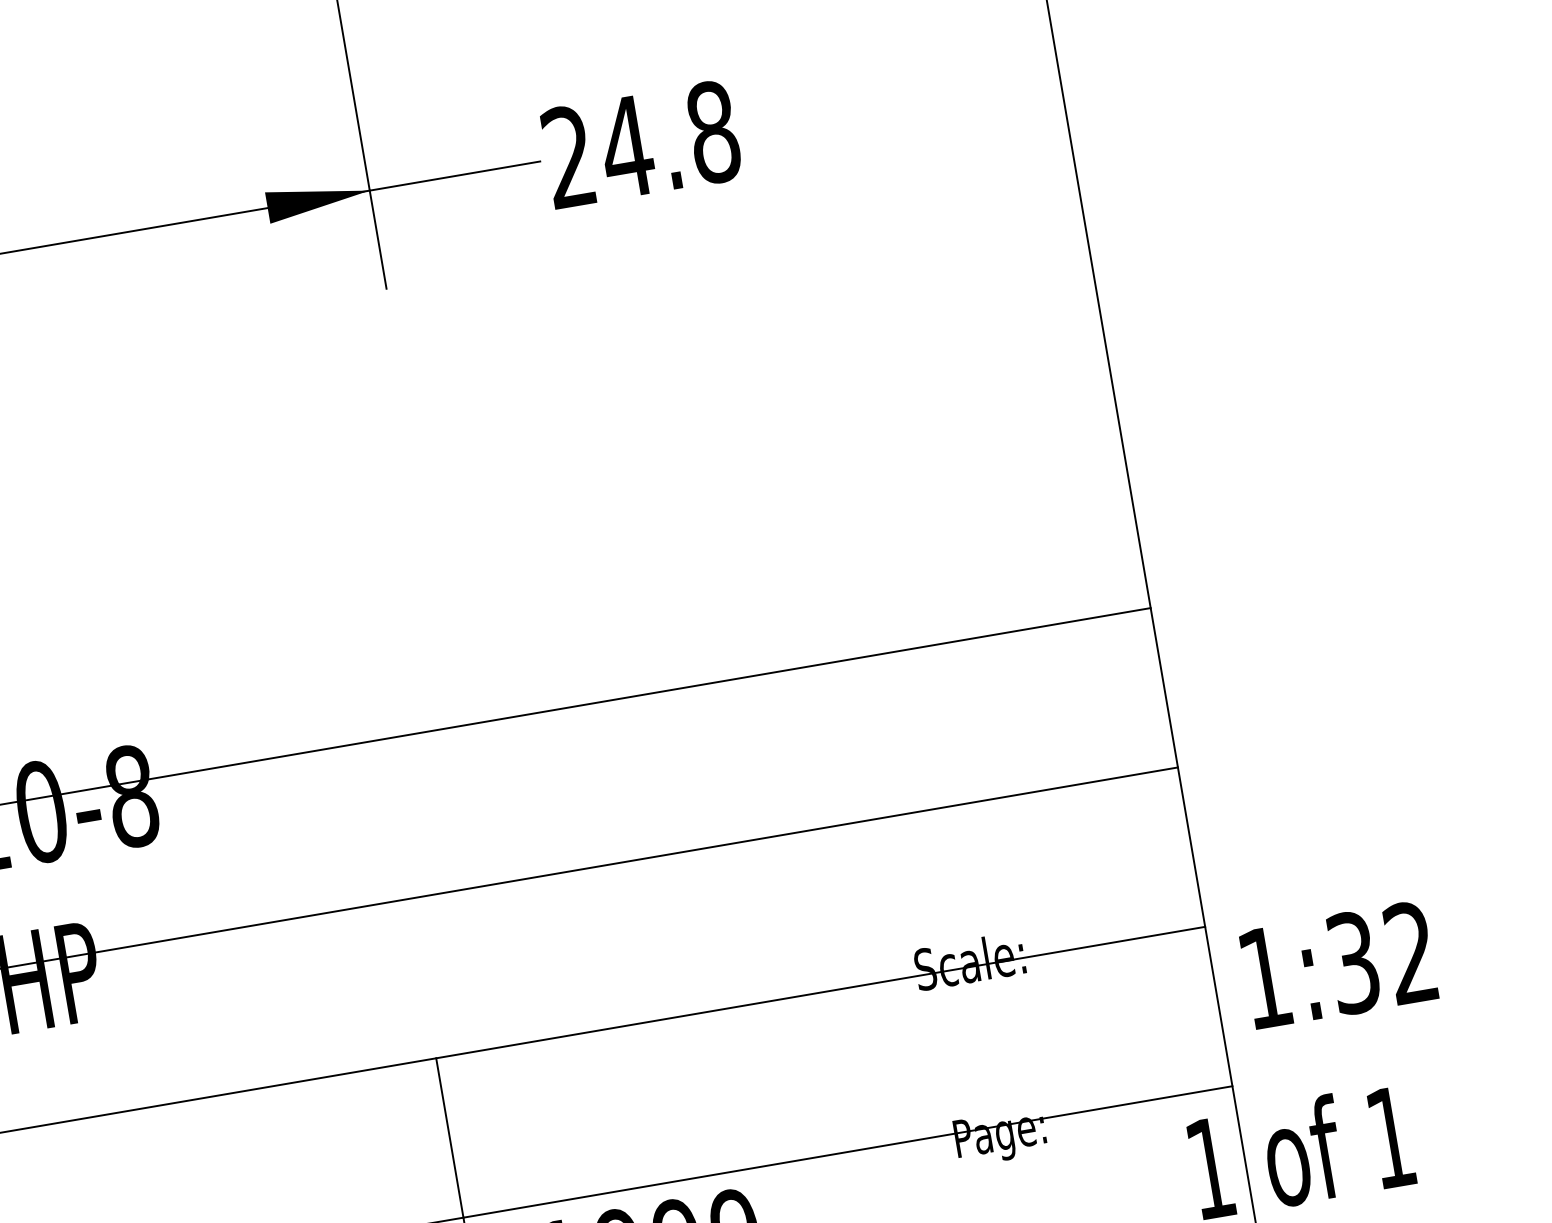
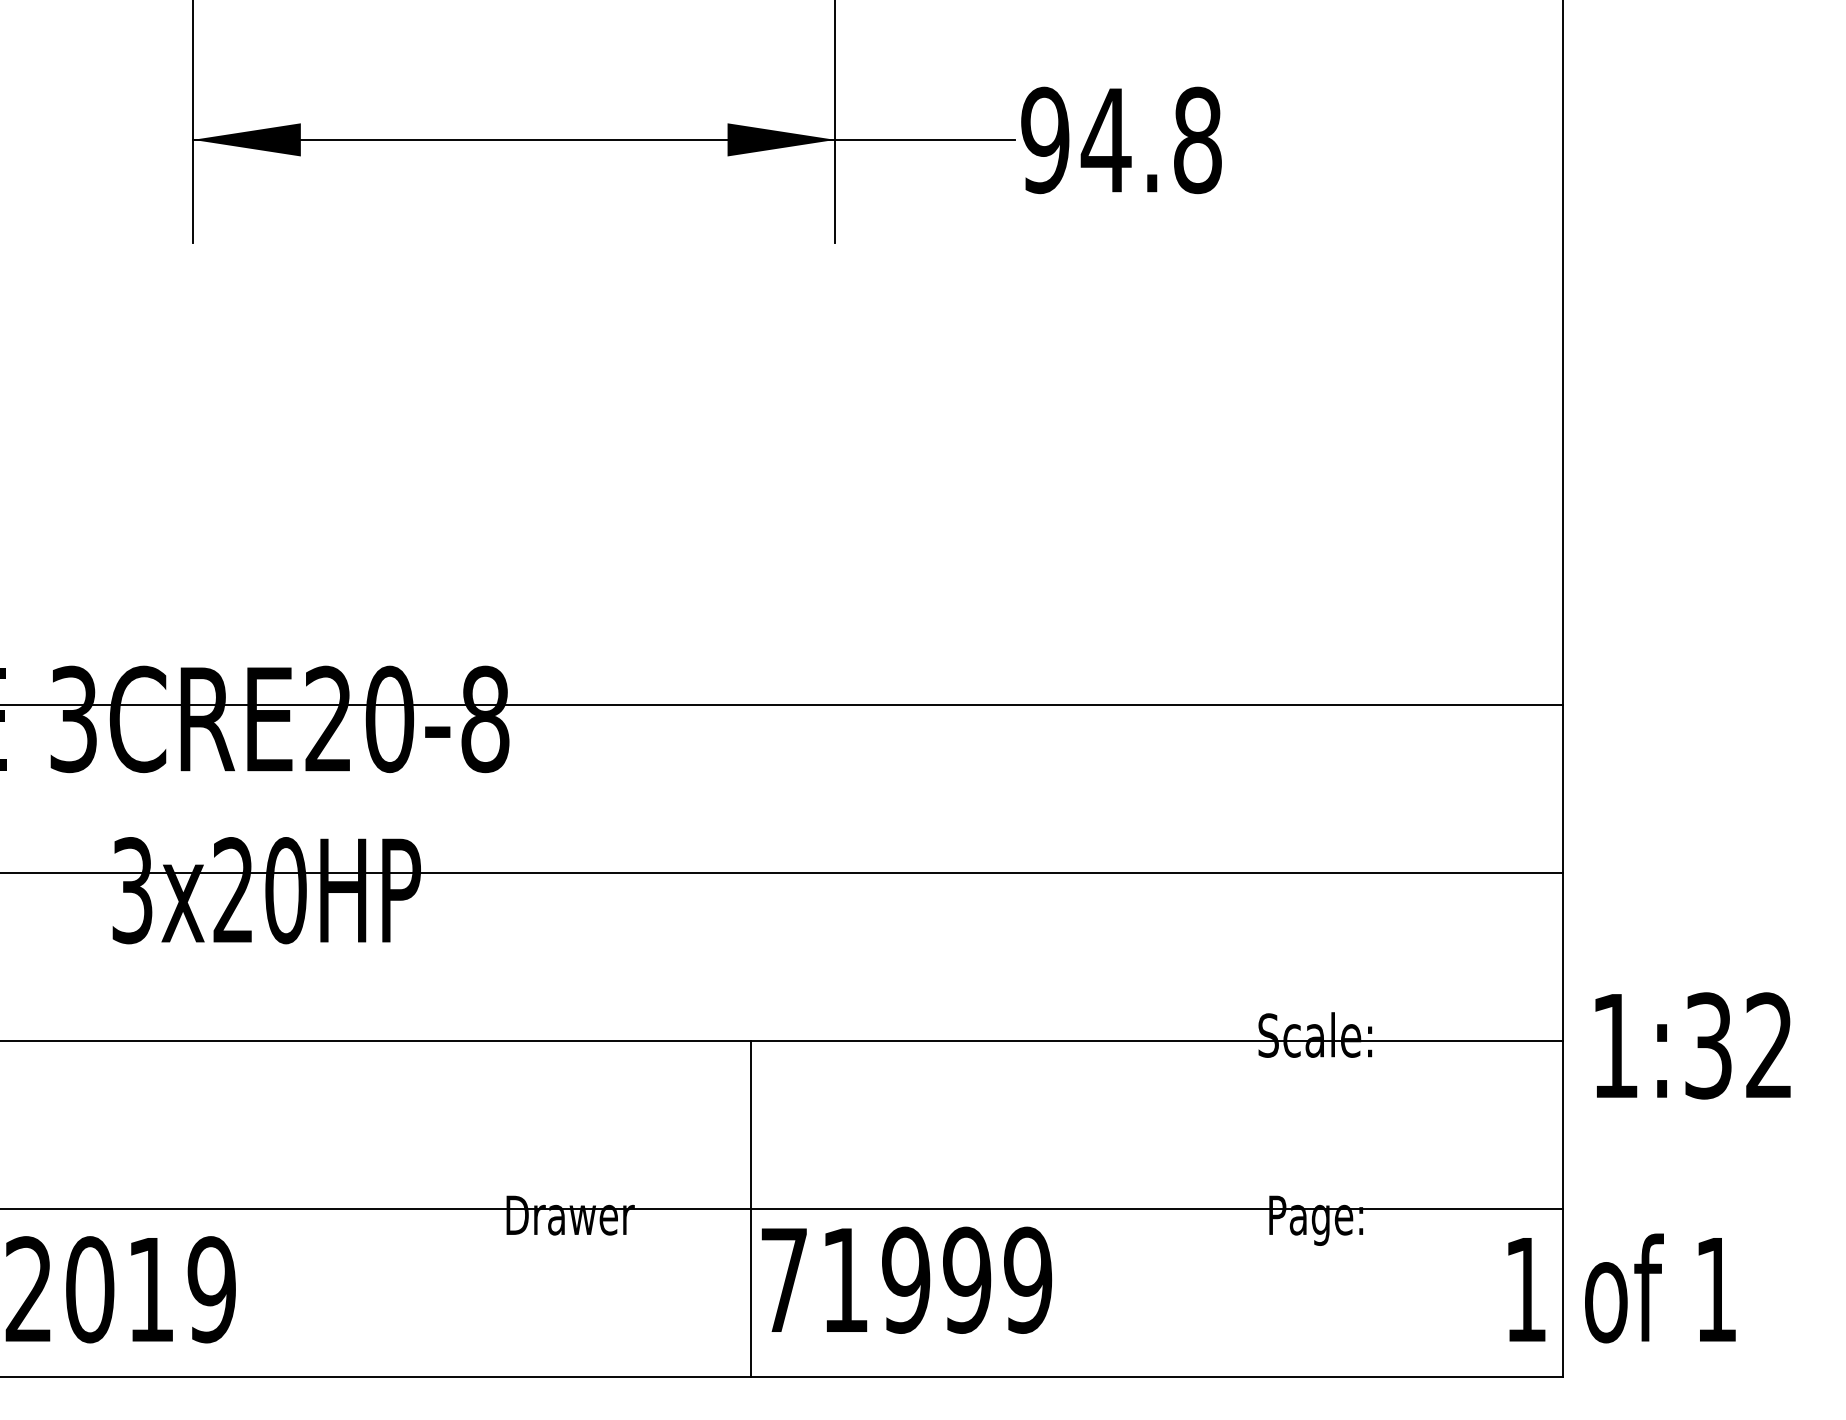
text: (569, 157) -> (1045, 140), 24.8 -> 94.8
text: (1338, 965) -> (1692, 1045), moved

